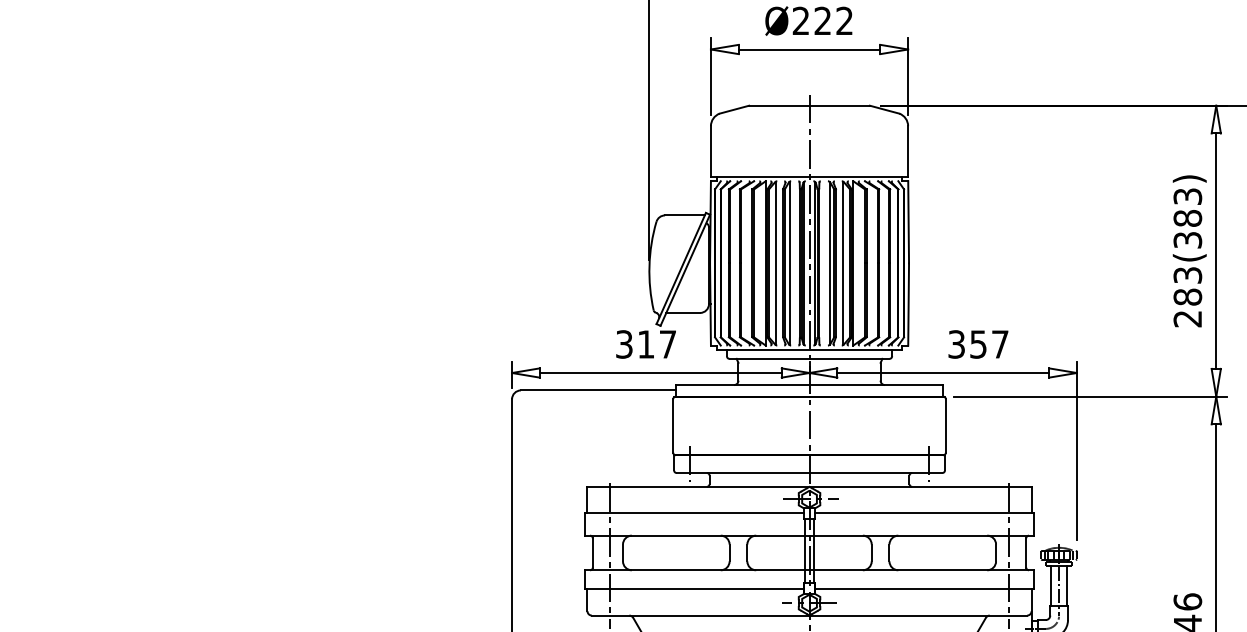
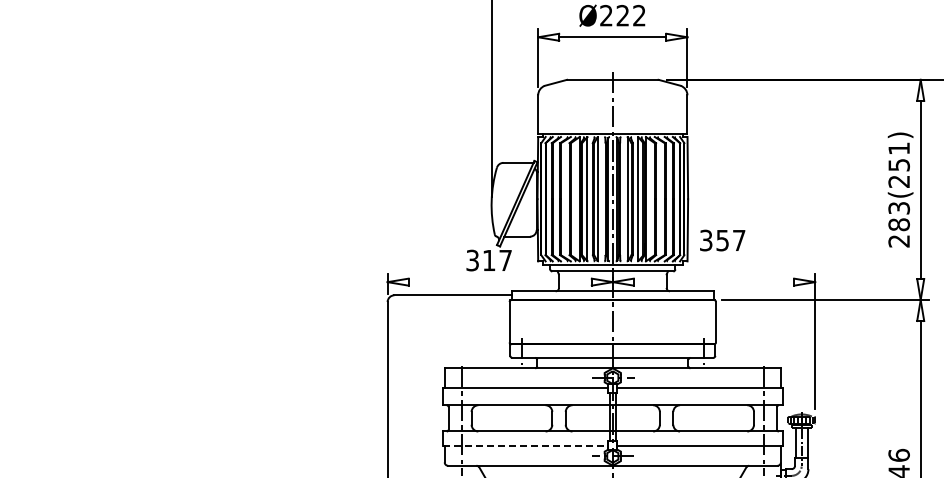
text: (1186, 217) -> (898, 164), 283(383) -> 283(251)
text: (978, 344) -> (722, 240), moved
line: (659, 373) -> (499, 282), removed
line: (942, 373) -> (713, 282), removed
line: (694, 588) -> (525, 445), solid -> dashed

